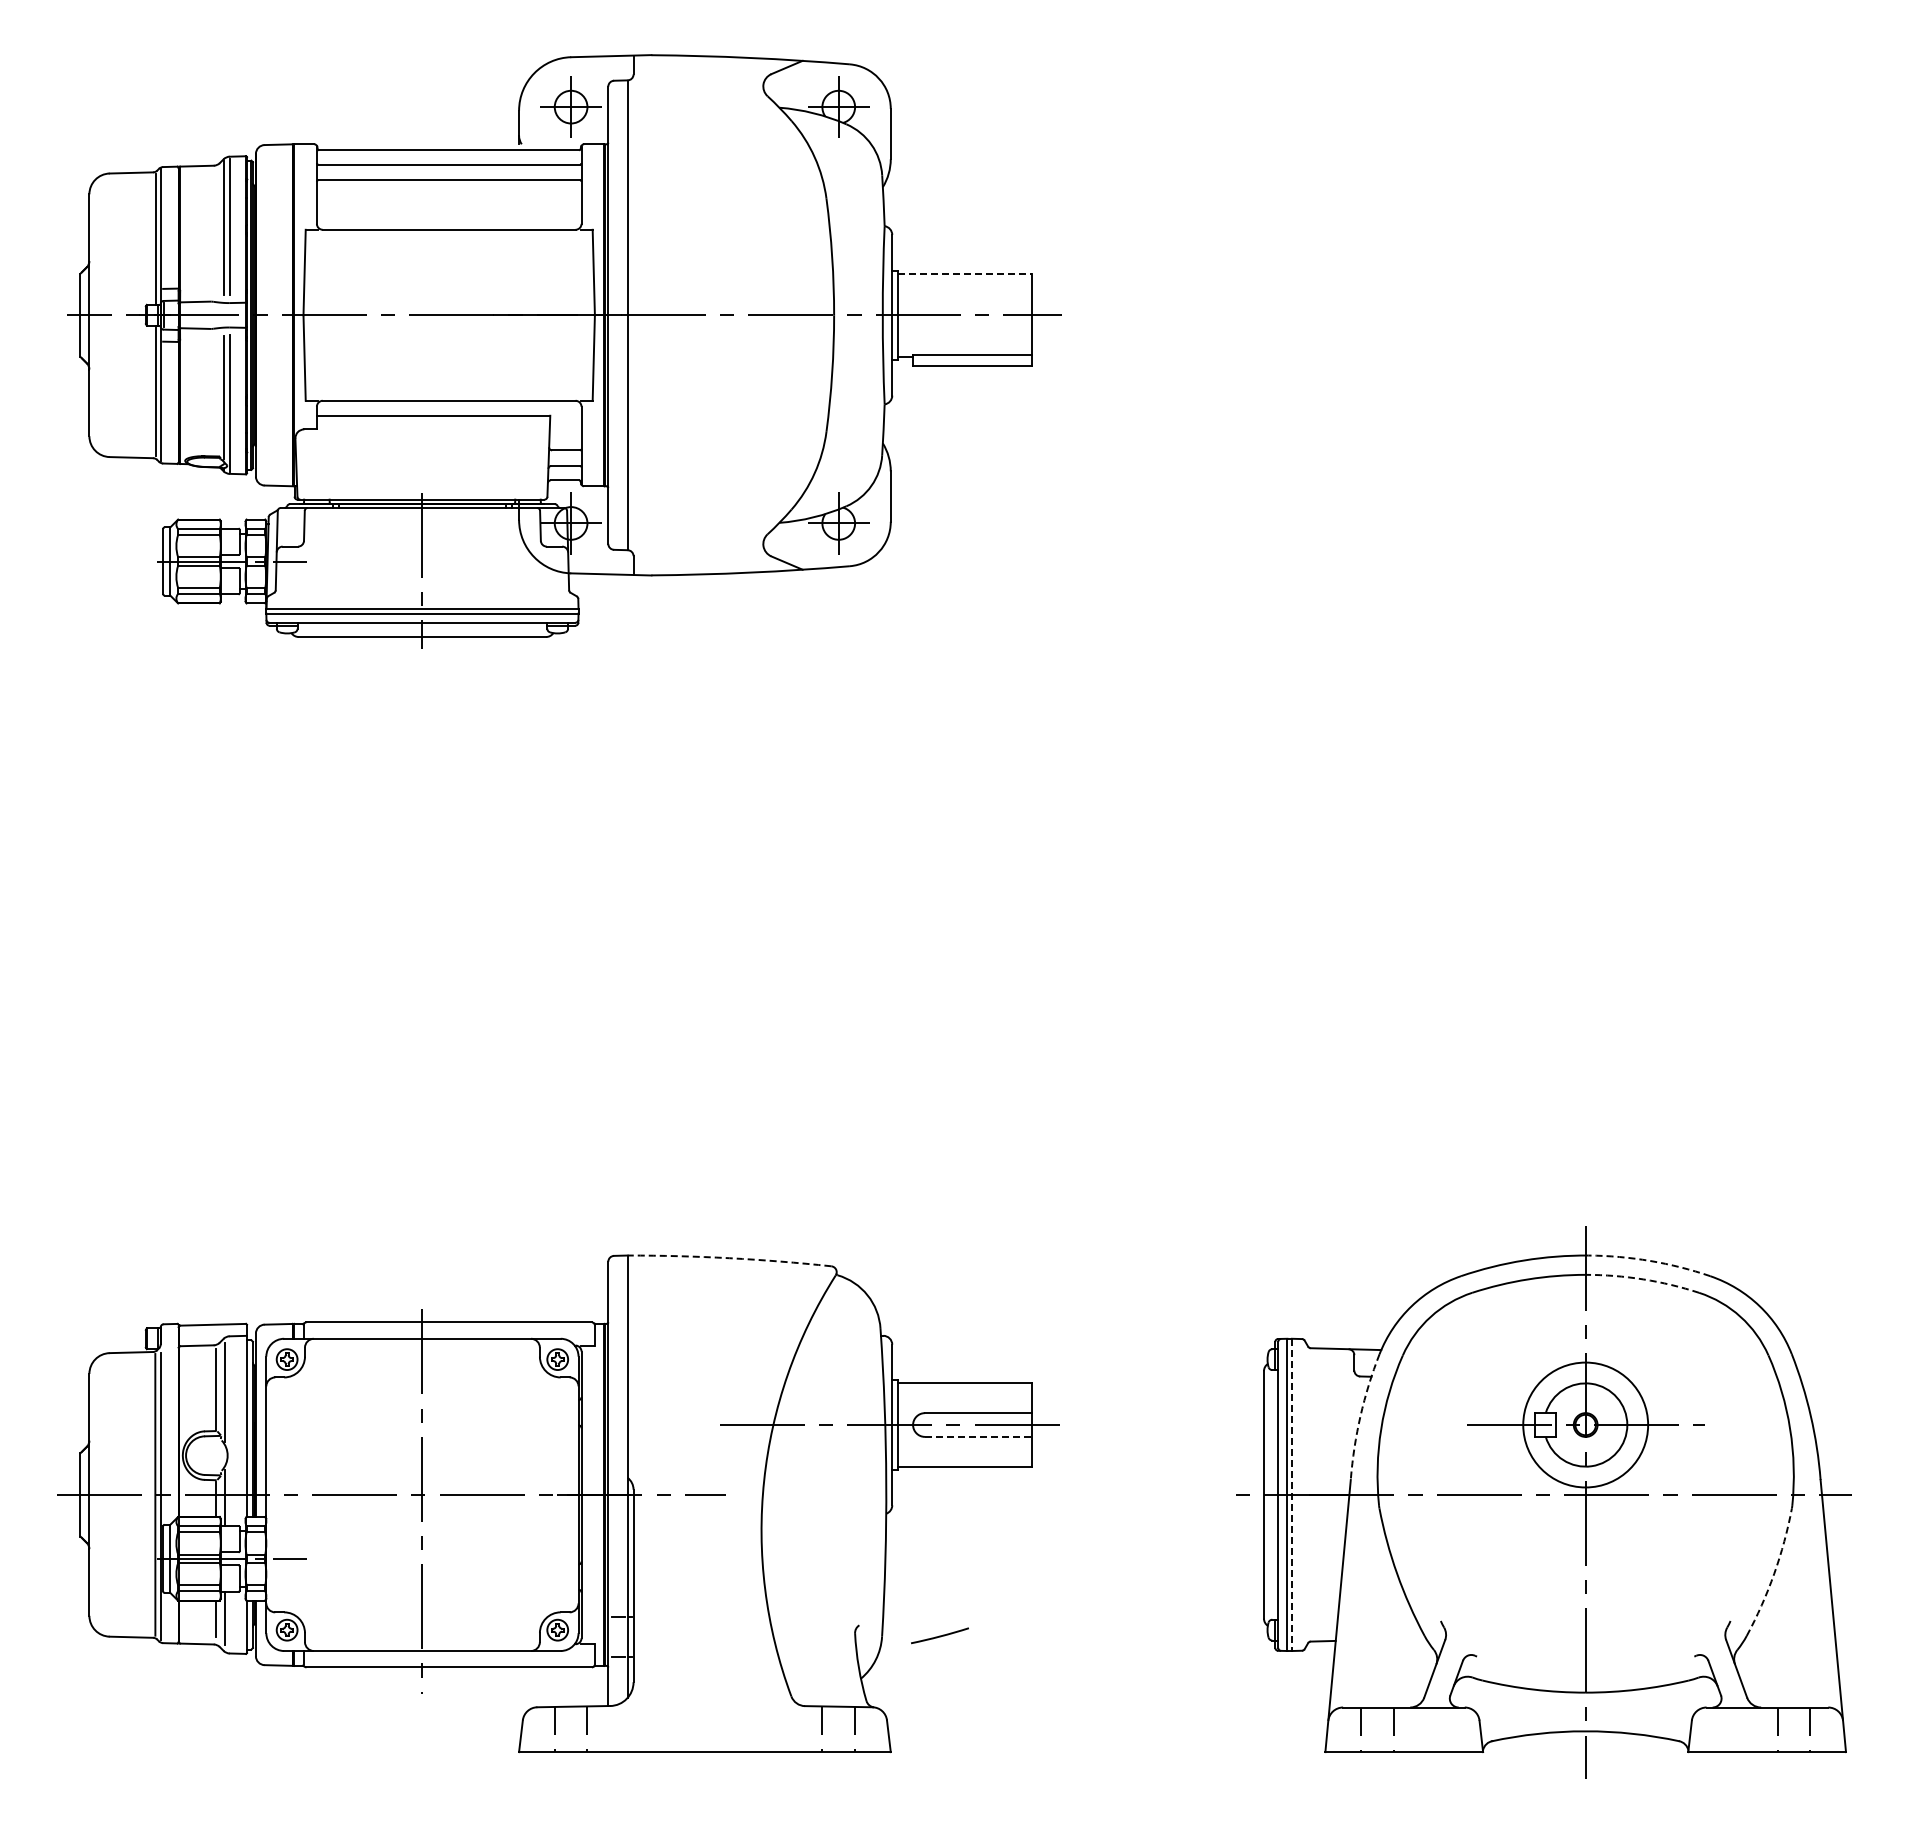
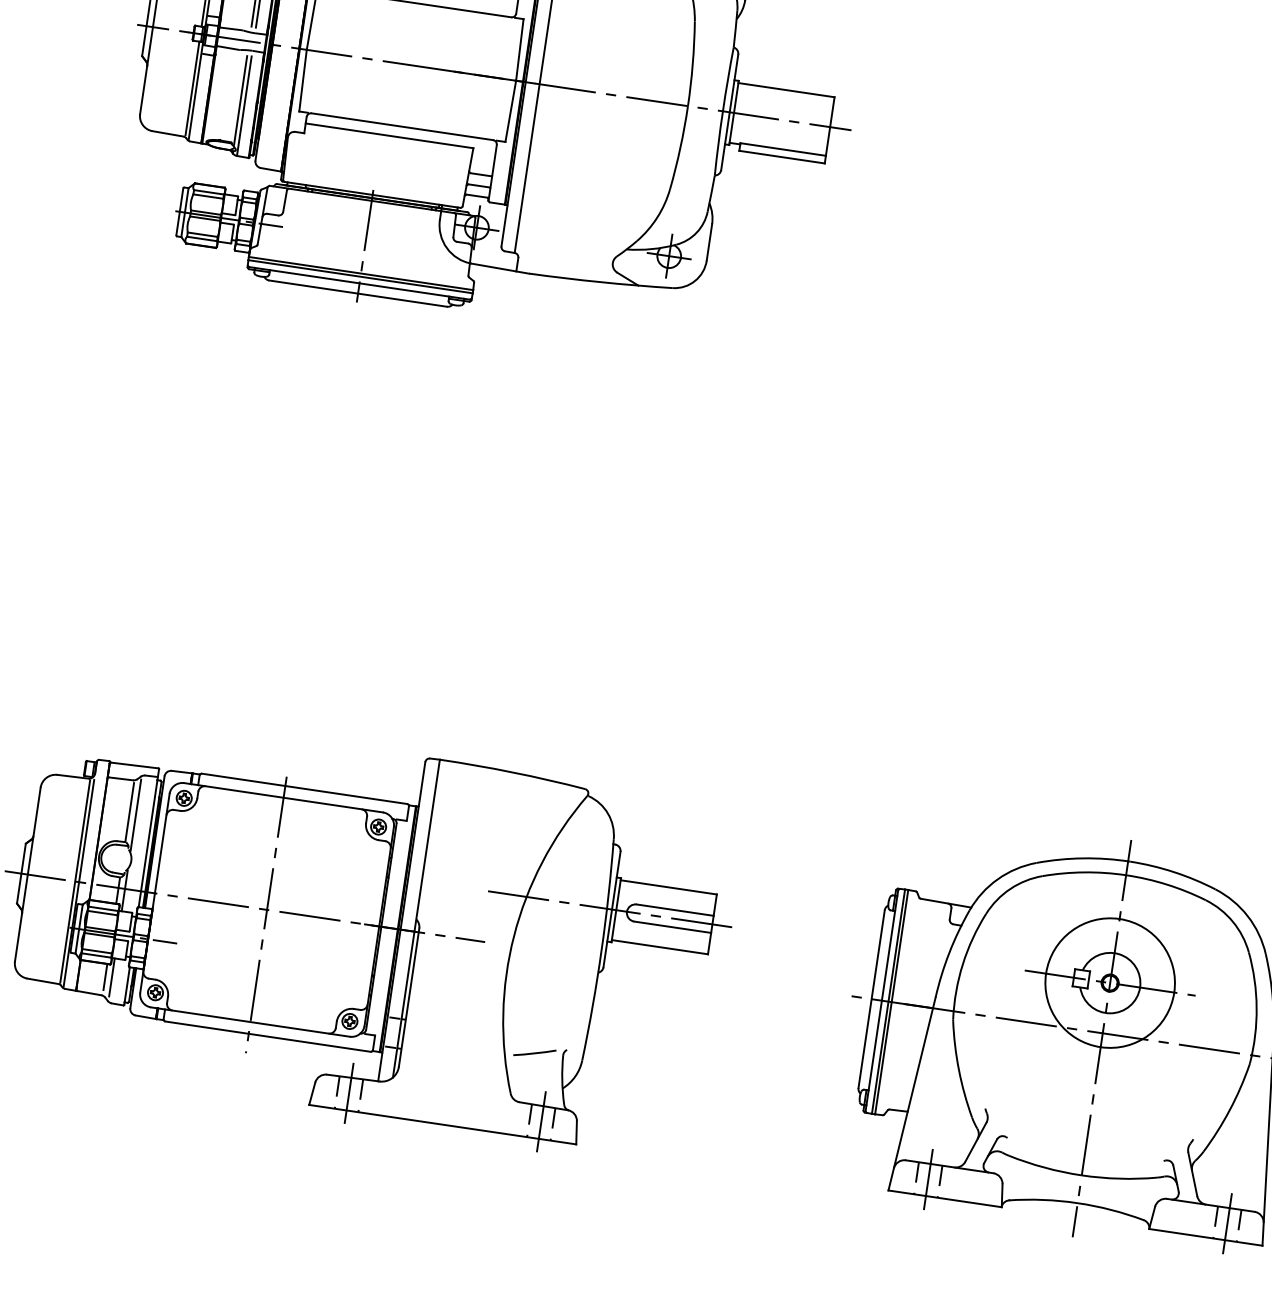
line: (965, 273) -> (786, 90), dashed -> solid
arc: (729, 1258) -> (512, 772), dashed -> solid
arc: (1650, 1260) -> (1174, 871), dashed -> solid
arc: (1643, 1279) -> (1167, 884), dashed -> solid
arc: (1360, 1416) -> (949, 953), dashed -> solid
circle: (1585, 1424) -> (1110, 982), size x1.43
line: (978, 1436) -> (672, 926), dashed -> solid
line: (1291, 1495) -> (891, 1002), dashed -> solid
arc: (1774, 1573) -> (1230, 1109), dashed -> solid
line: (939, 1635) -> (534, 1052), moved
line: (571, 1728) -> (349, 1093), added
line: (838, 1728) -> (541, 1121), added
line: (1377, 1729) -> (928, 1179), added
line: (1793, 1729) -> (1227, 1223), added

